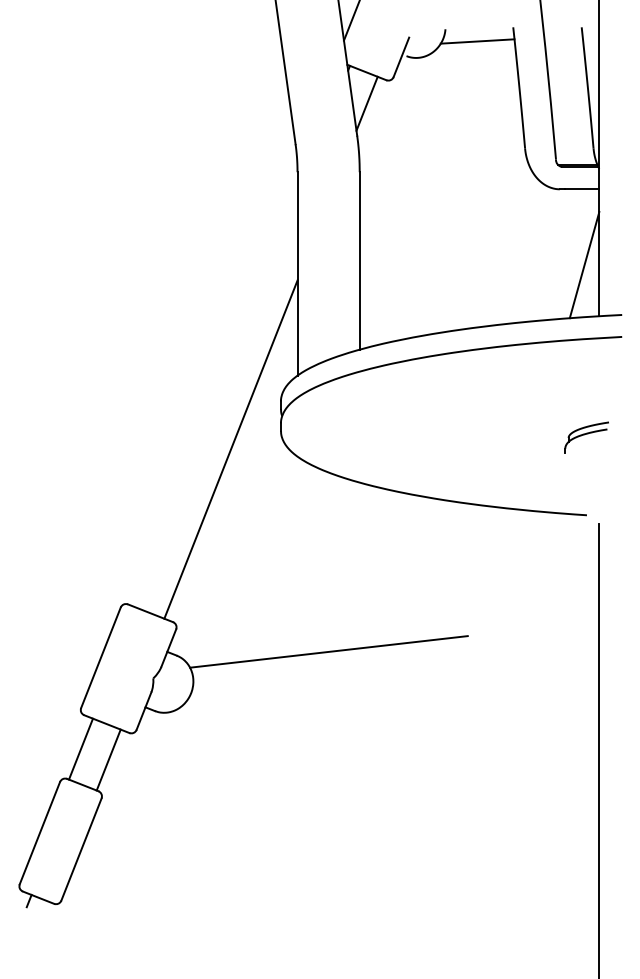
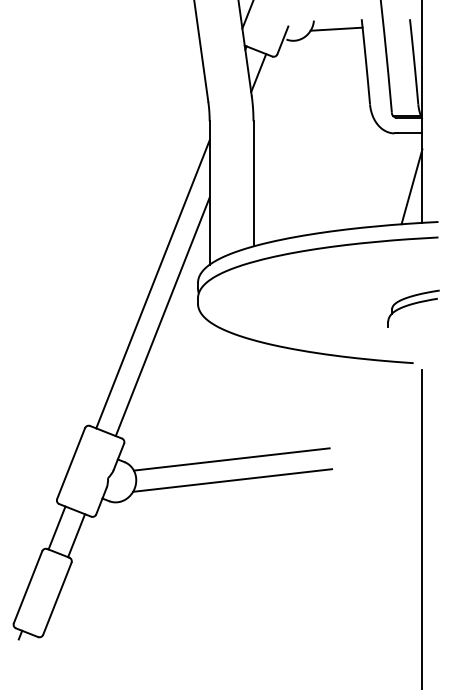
line: (216, 403) -> (152, 284), added
part: (586, 437) -> (413, 308), size x1.67
line: (329, 681) -> (232, 480), added

